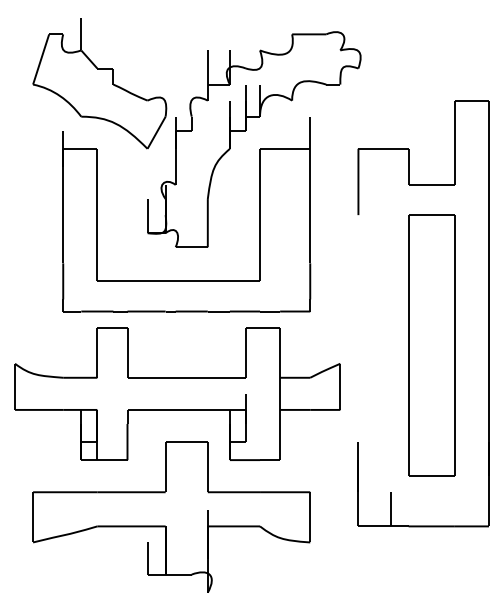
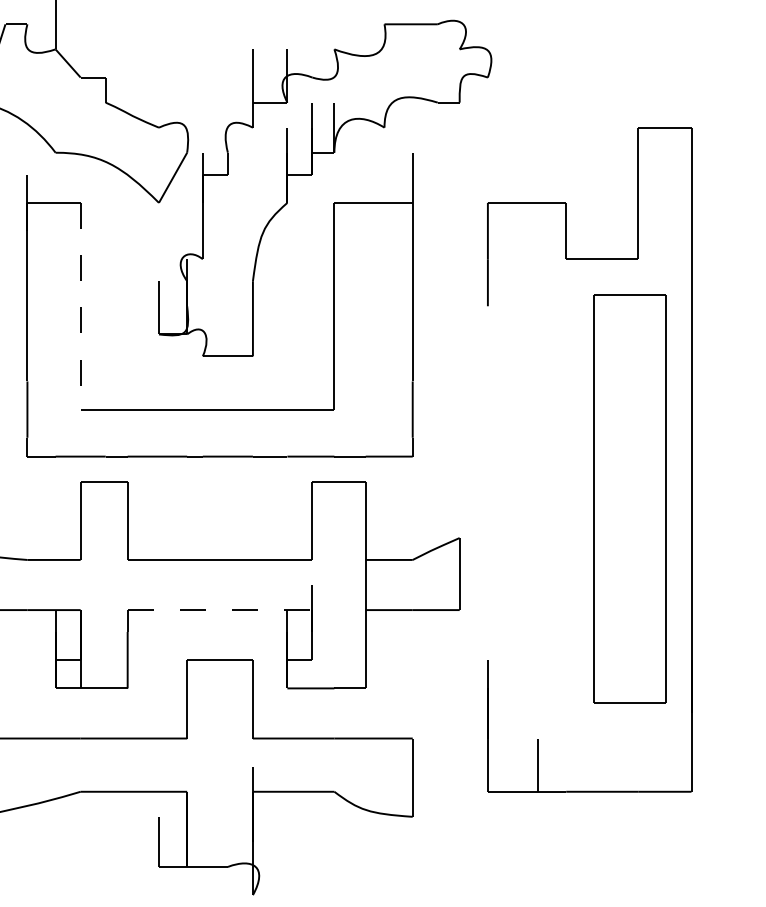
line: (97, 215) -> (80, 306), solid -> dashed
part: (431, 345) -> (629, 498), moved
line: (187, 409) -> (221, 609), solid -> dashed

